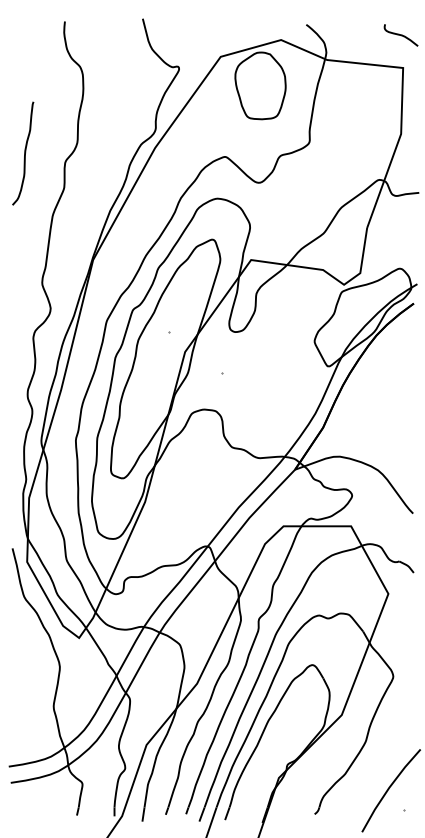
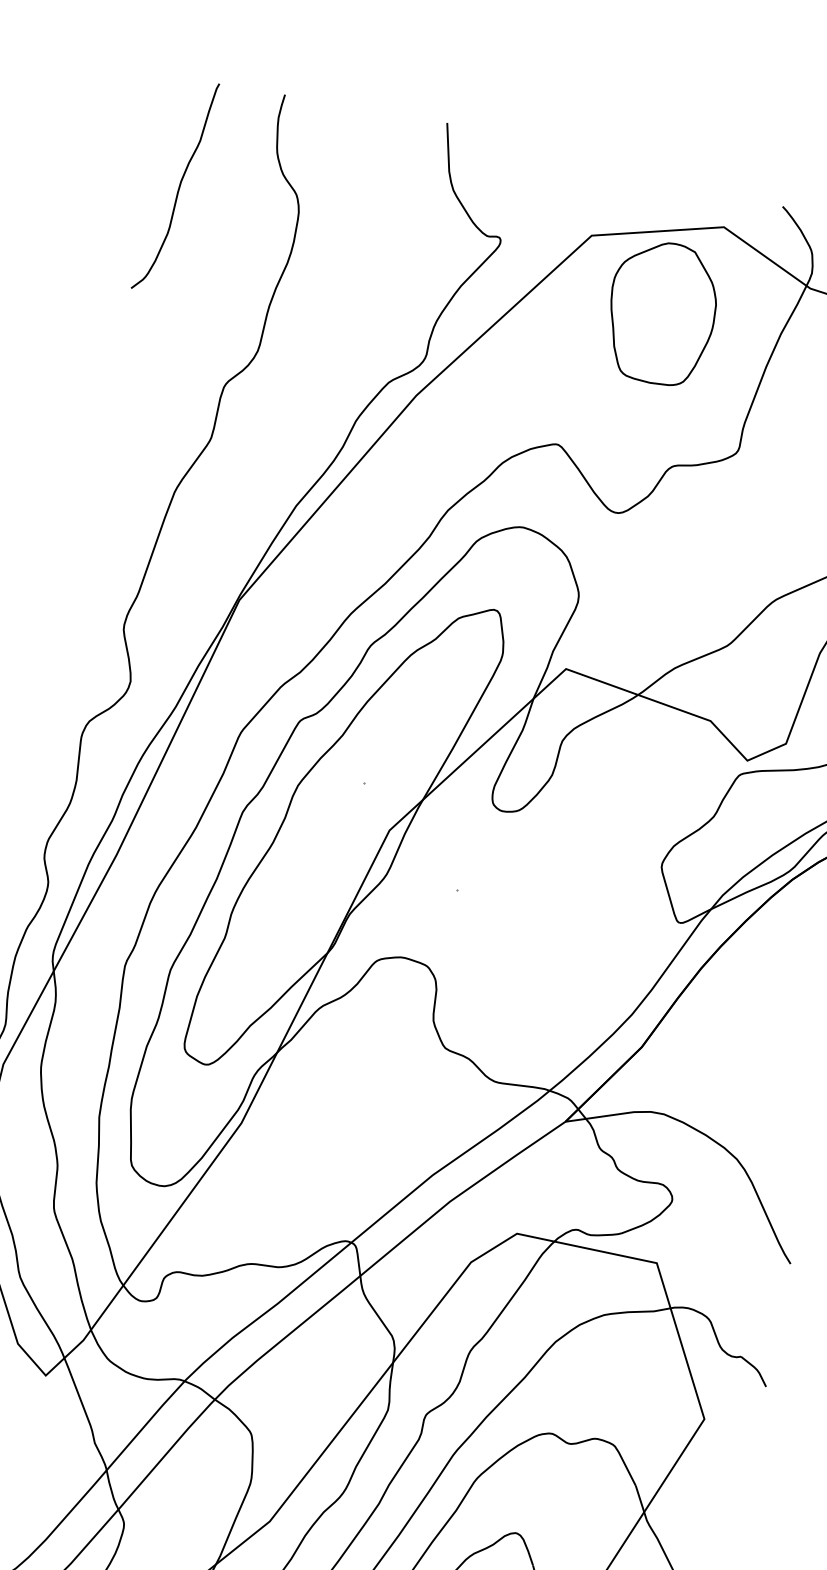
curve: (24, 153) -> (178, 186), moved

